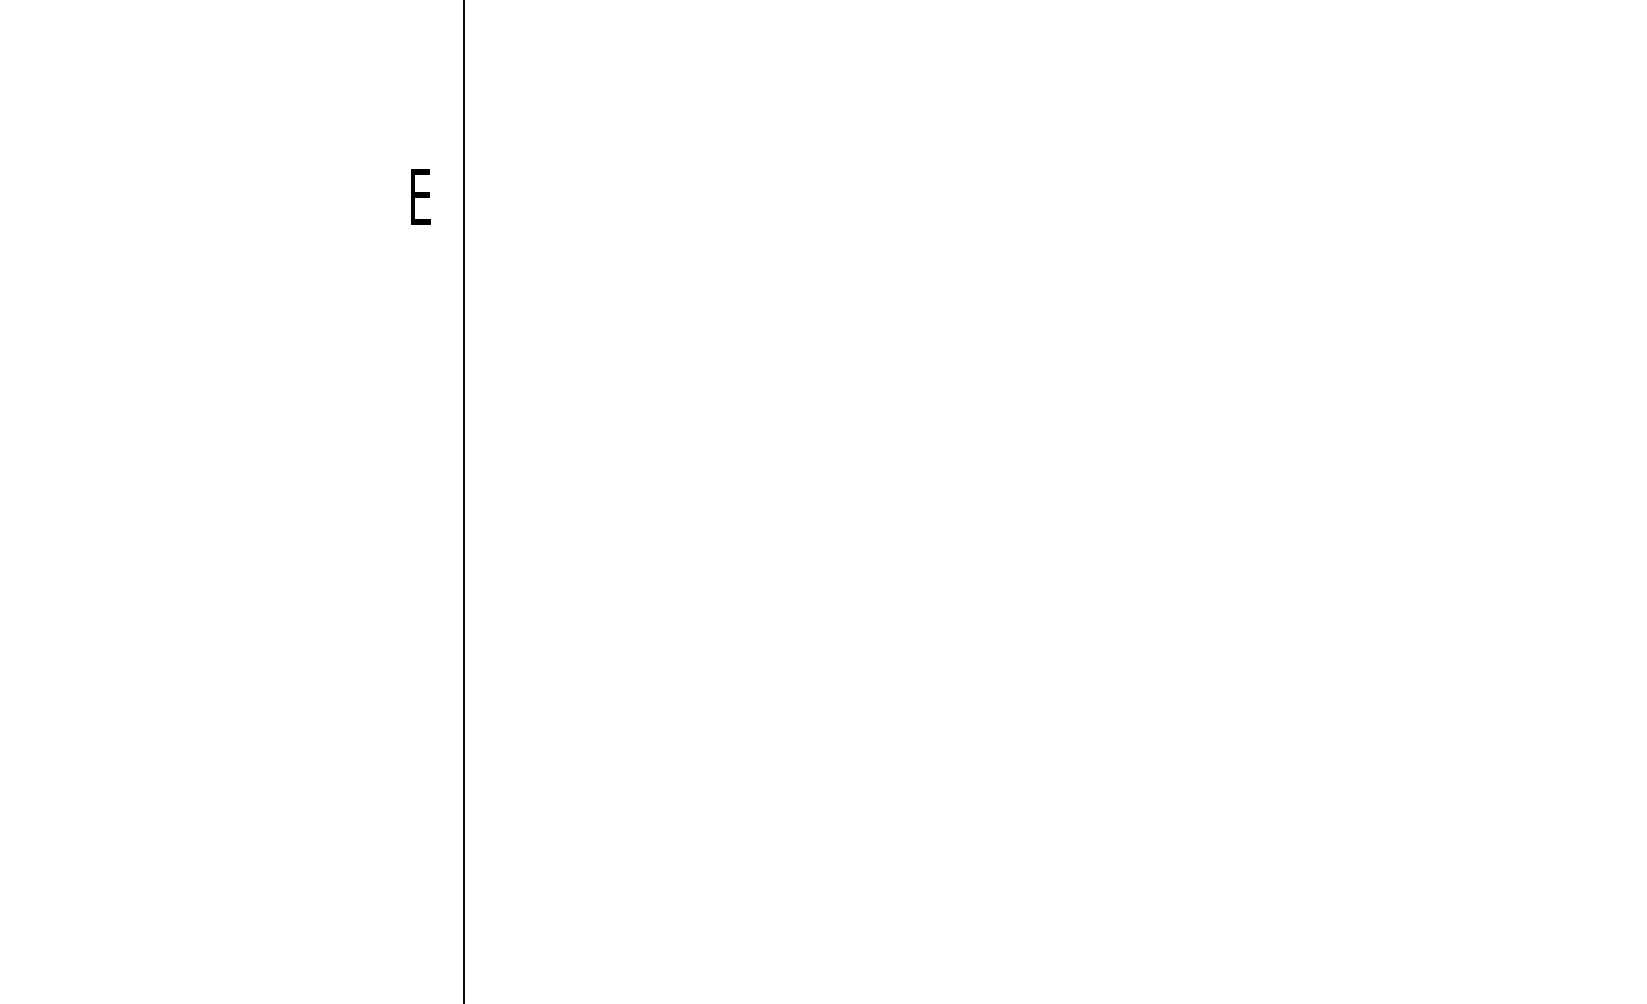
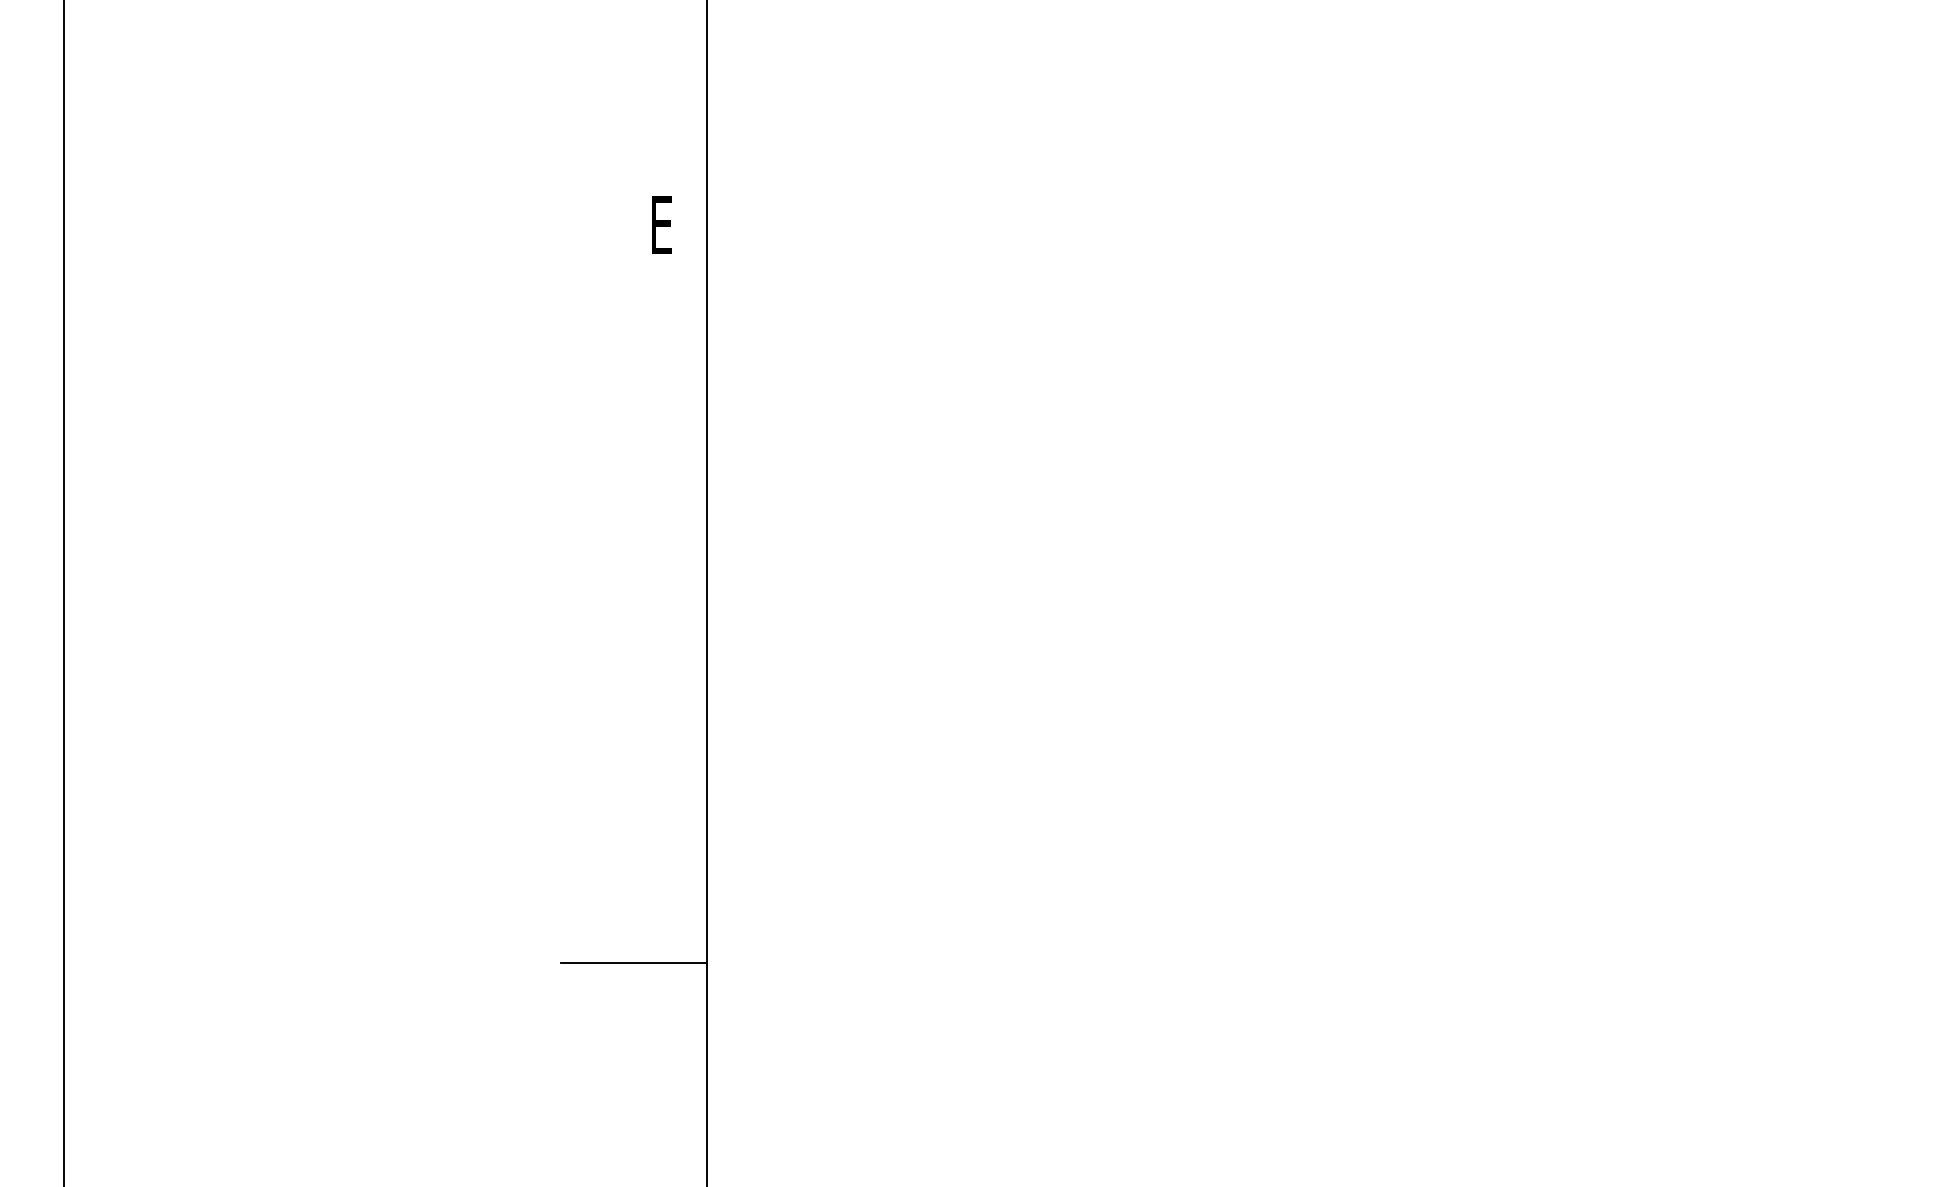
line: (394, 904) -> (634, 962), added

